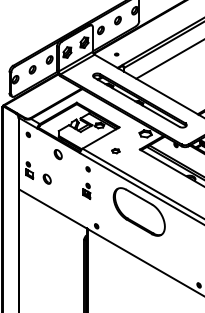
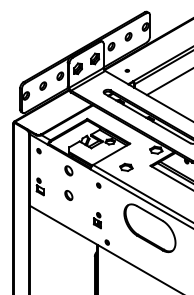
part: (115, 150) -> (126, 166), size x1.67
part: (46, 178) -> (68, 194), moved
part: (86, 191) -> (97, 220), moved

